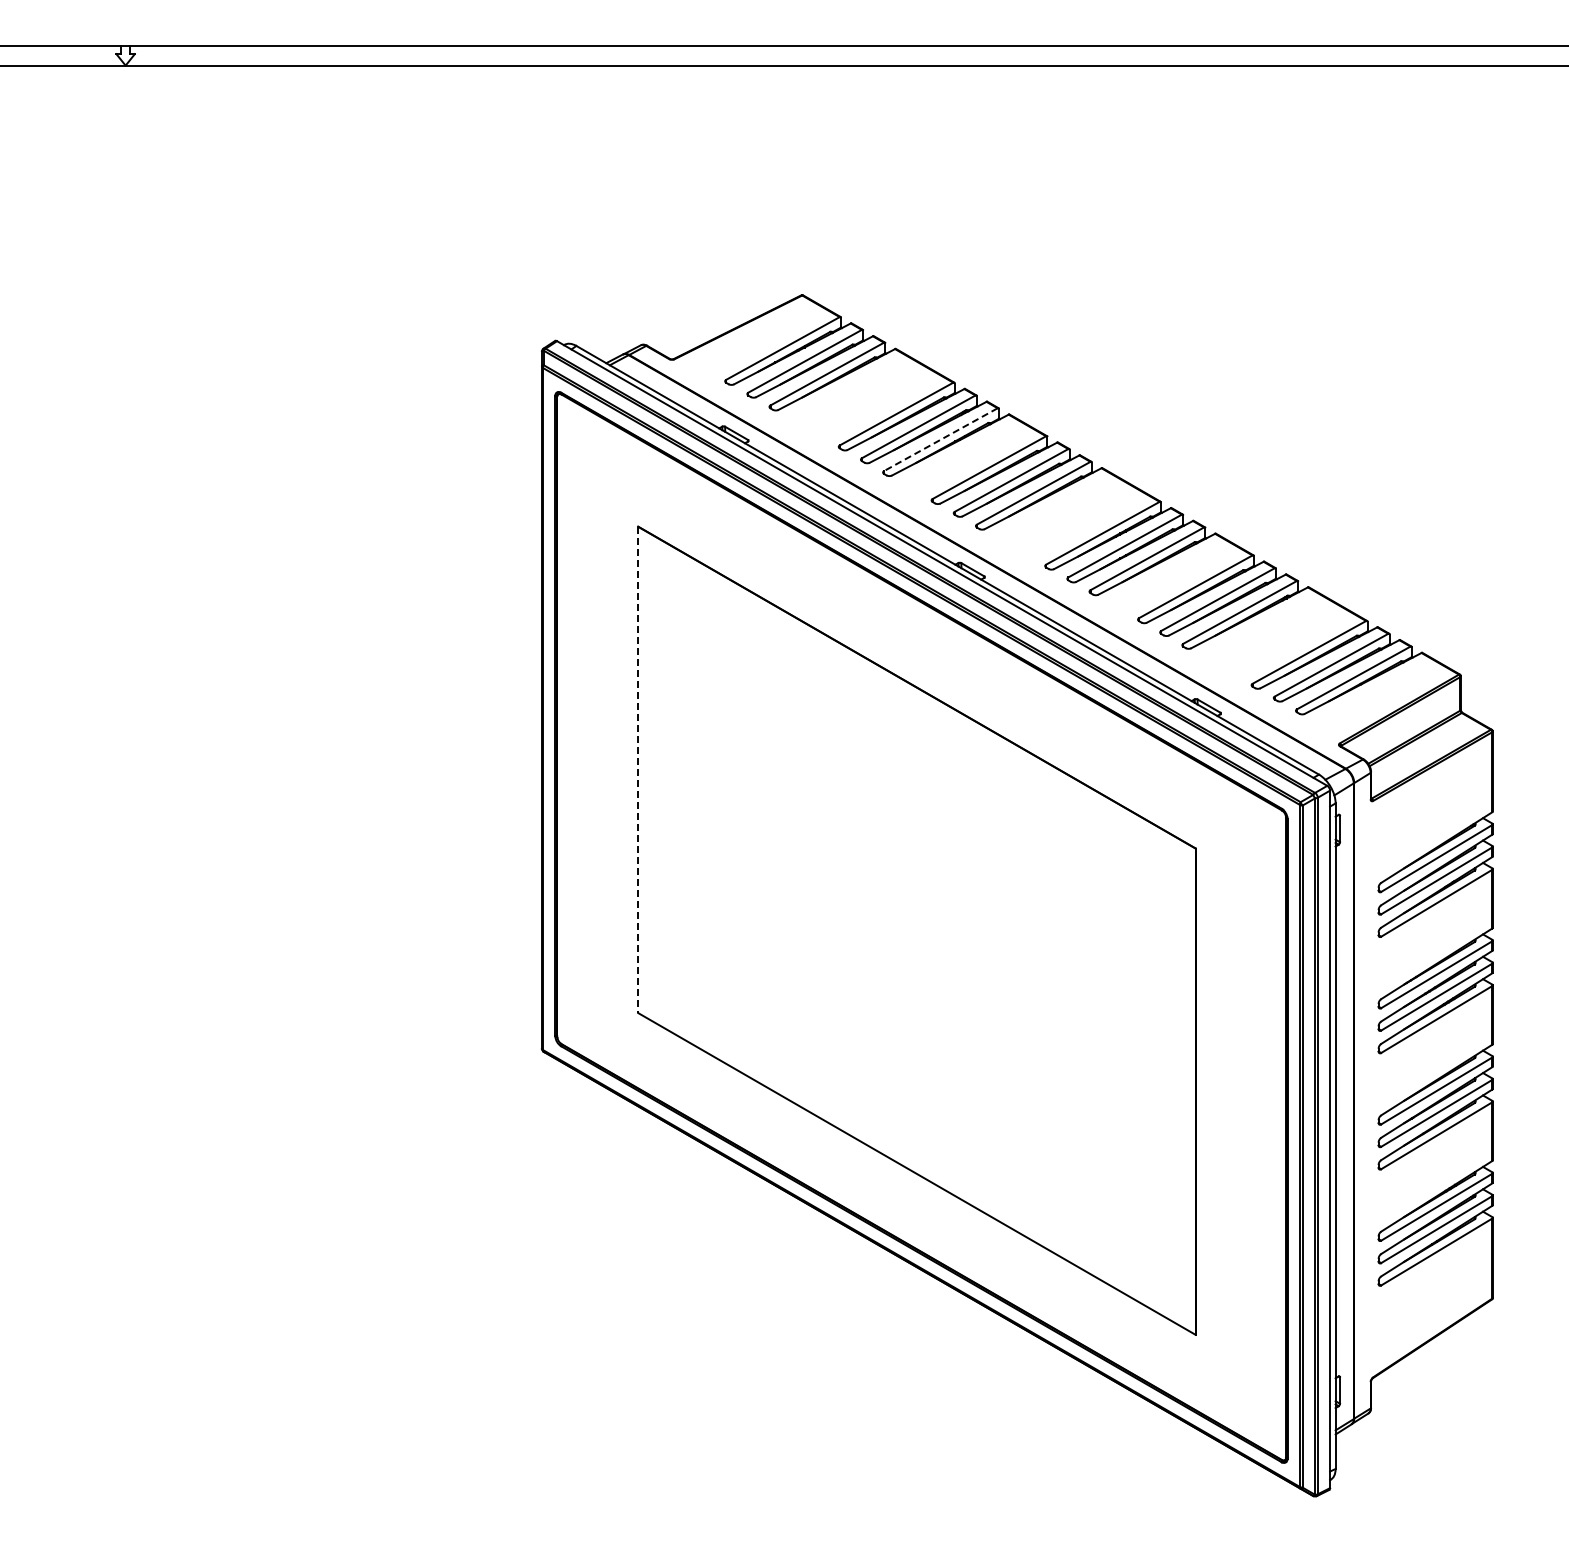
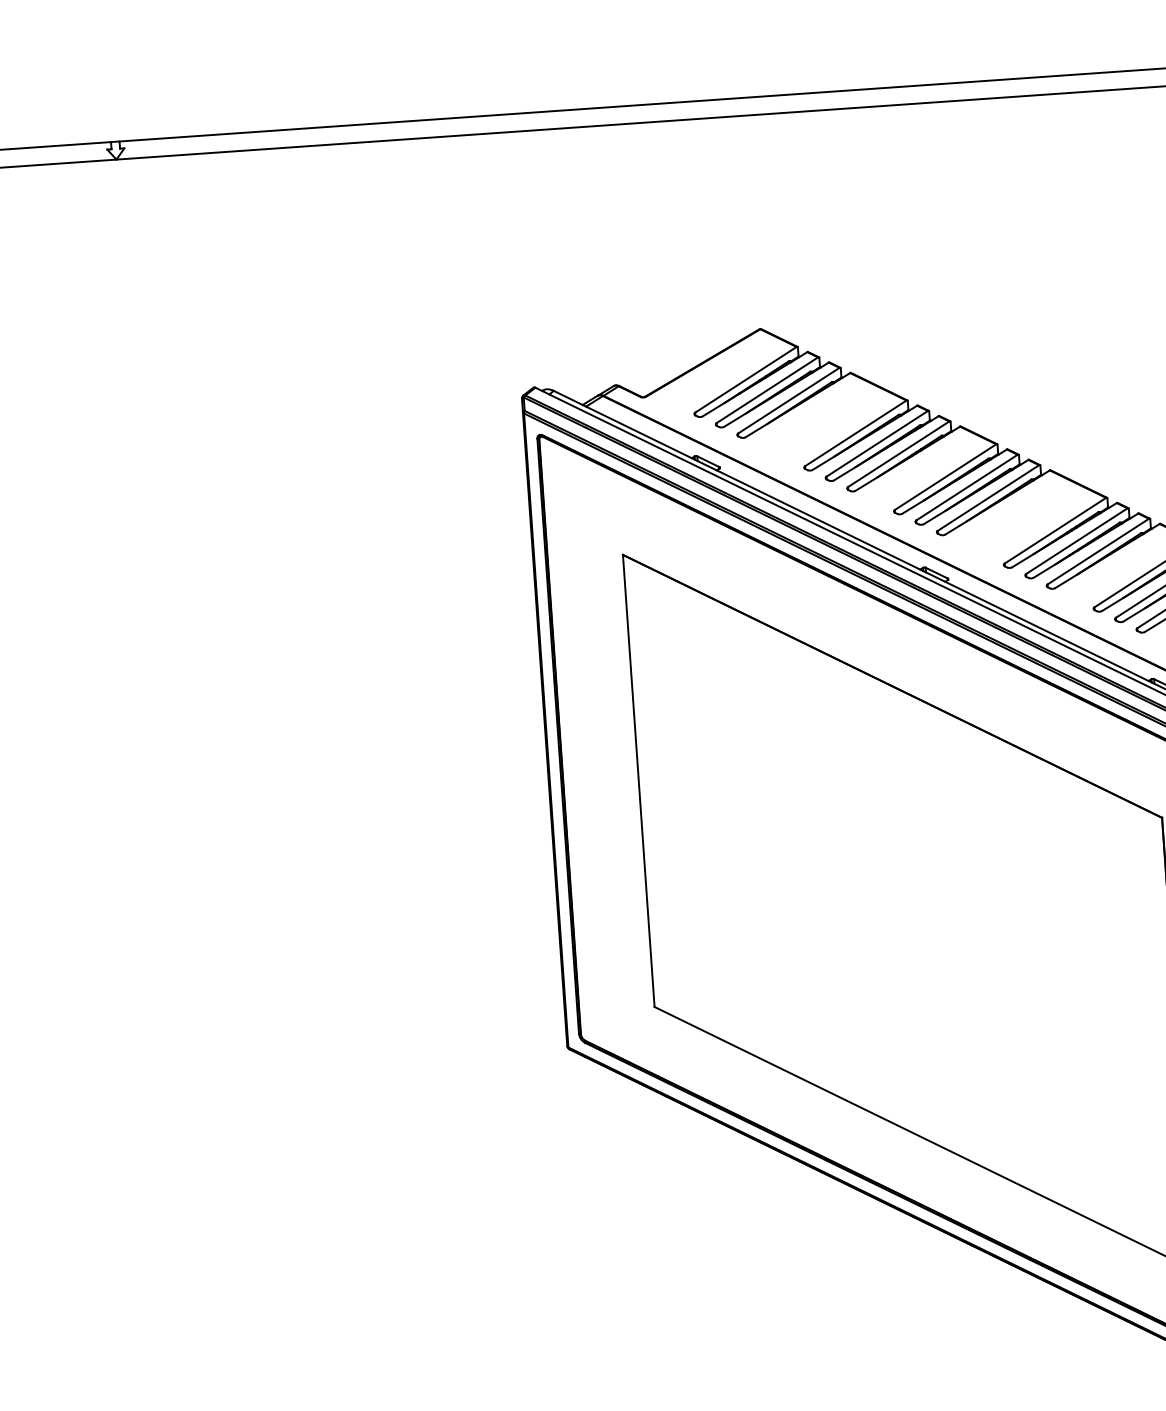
line: (940, 439) -> (898, 454), dashed -> solid
line: (638, 770) -> (639, 781), dashed -> solid

